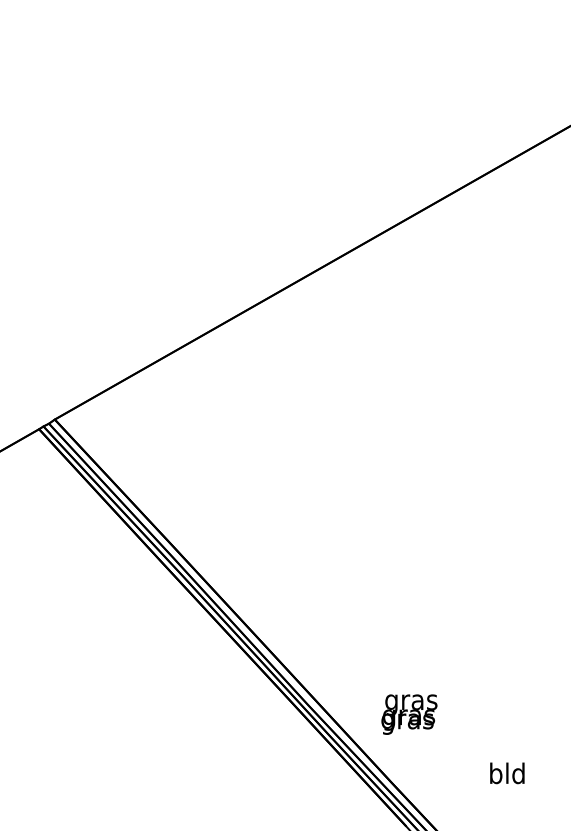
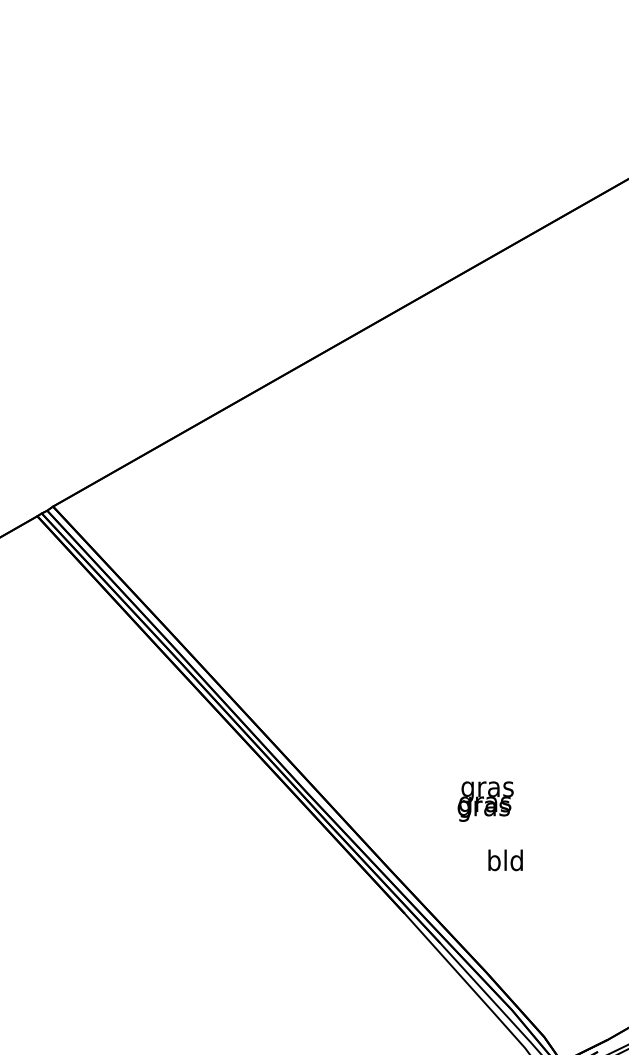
text: (409, 714) -> (485, 801), moved

